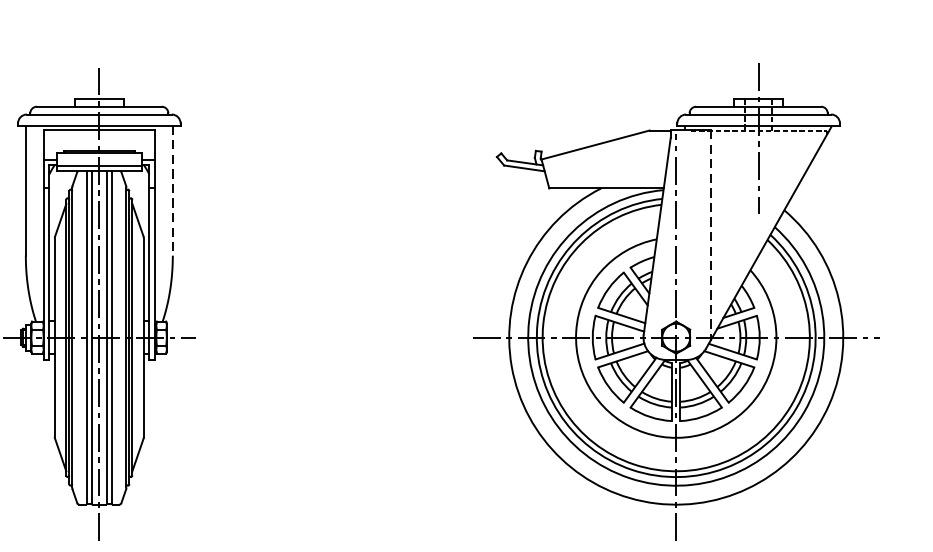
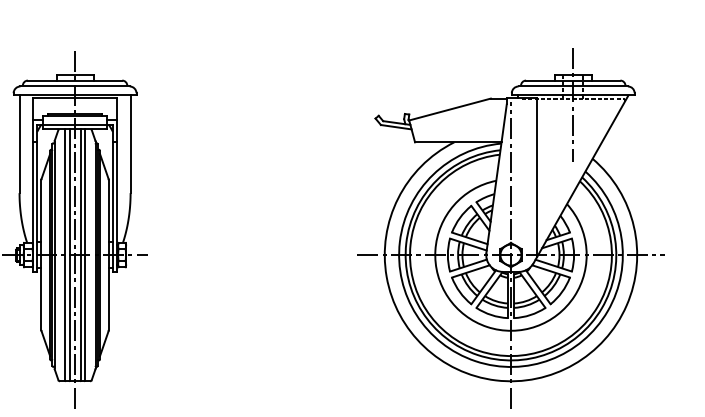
line: (172, 191) -> (130, 144), dashed -> solid
line: (710, 236) -> (536, 178), dashed -> solid

